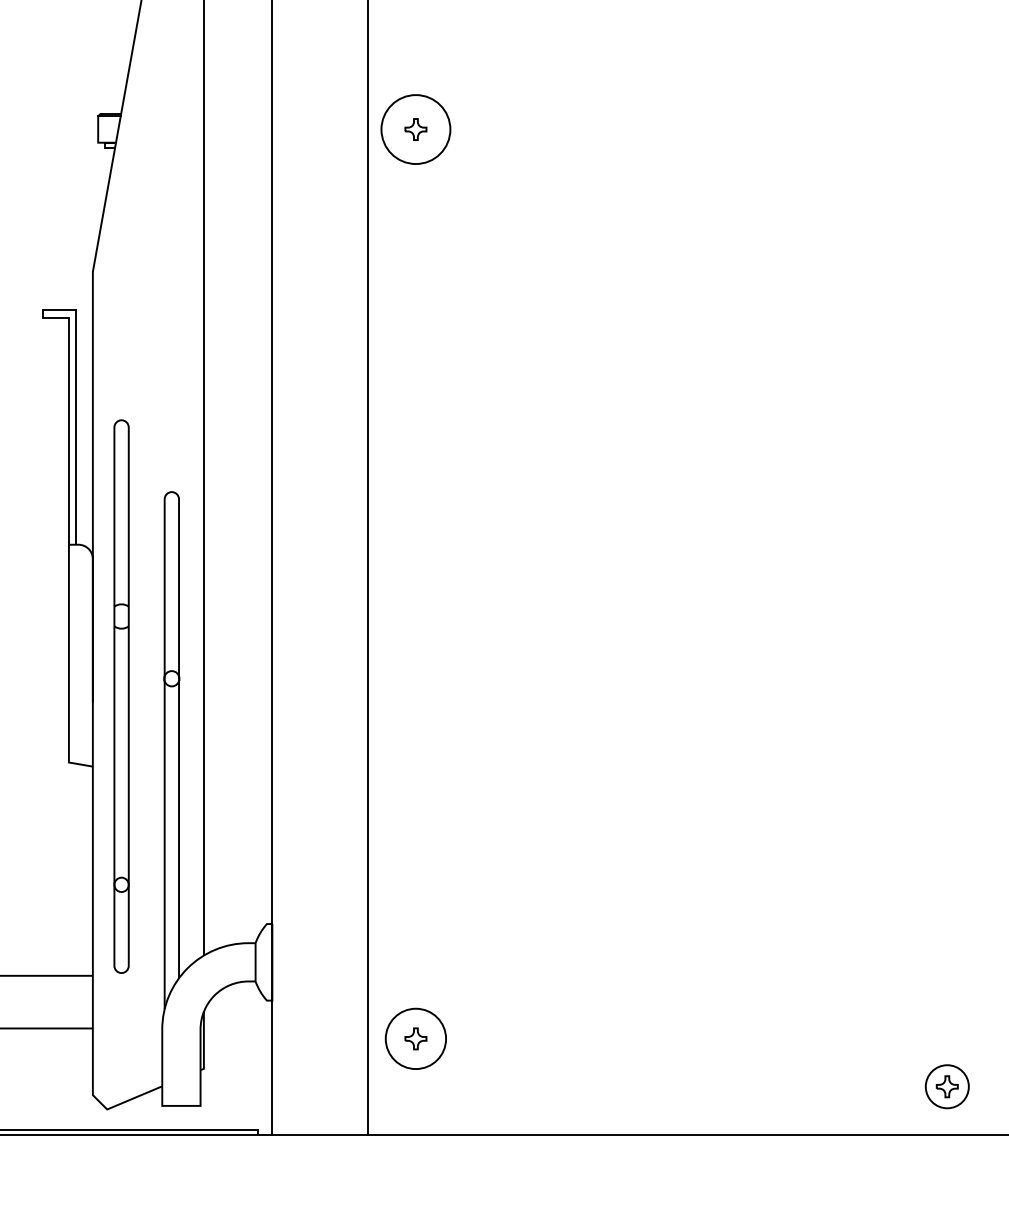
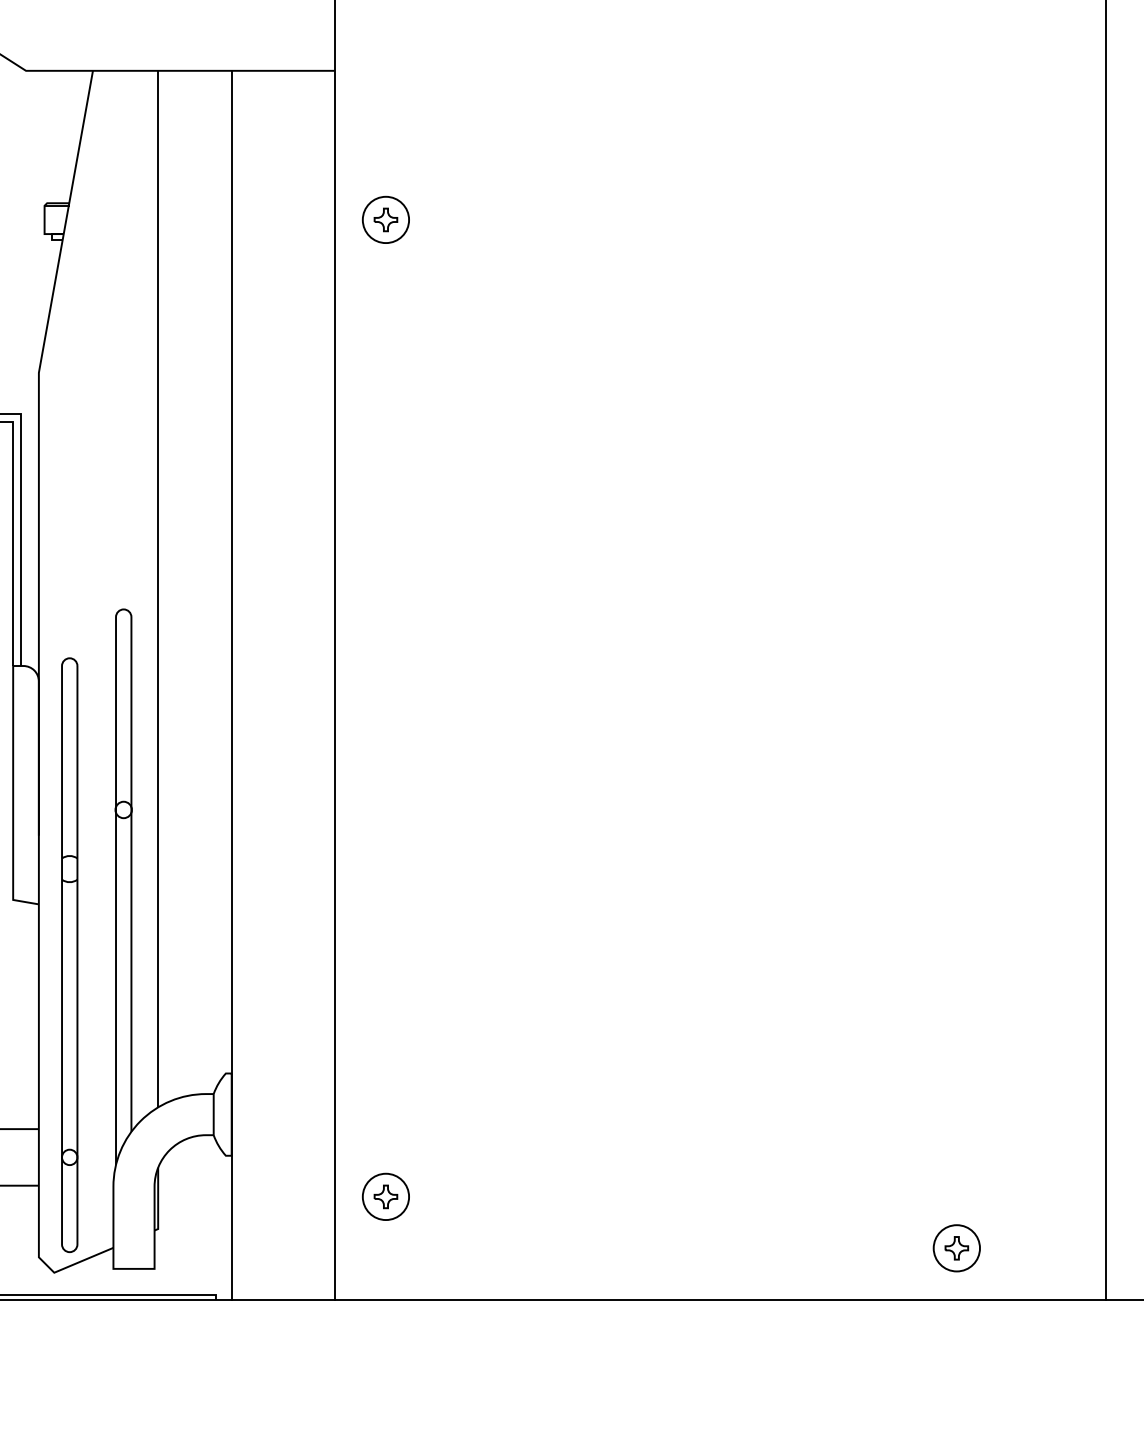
circle: (415, 129) -> (385, 219), size x0.62
part: (121, 695) -> (69, 954), moved
circle: (415, 1038) -> (385, 1196), size x0.71

